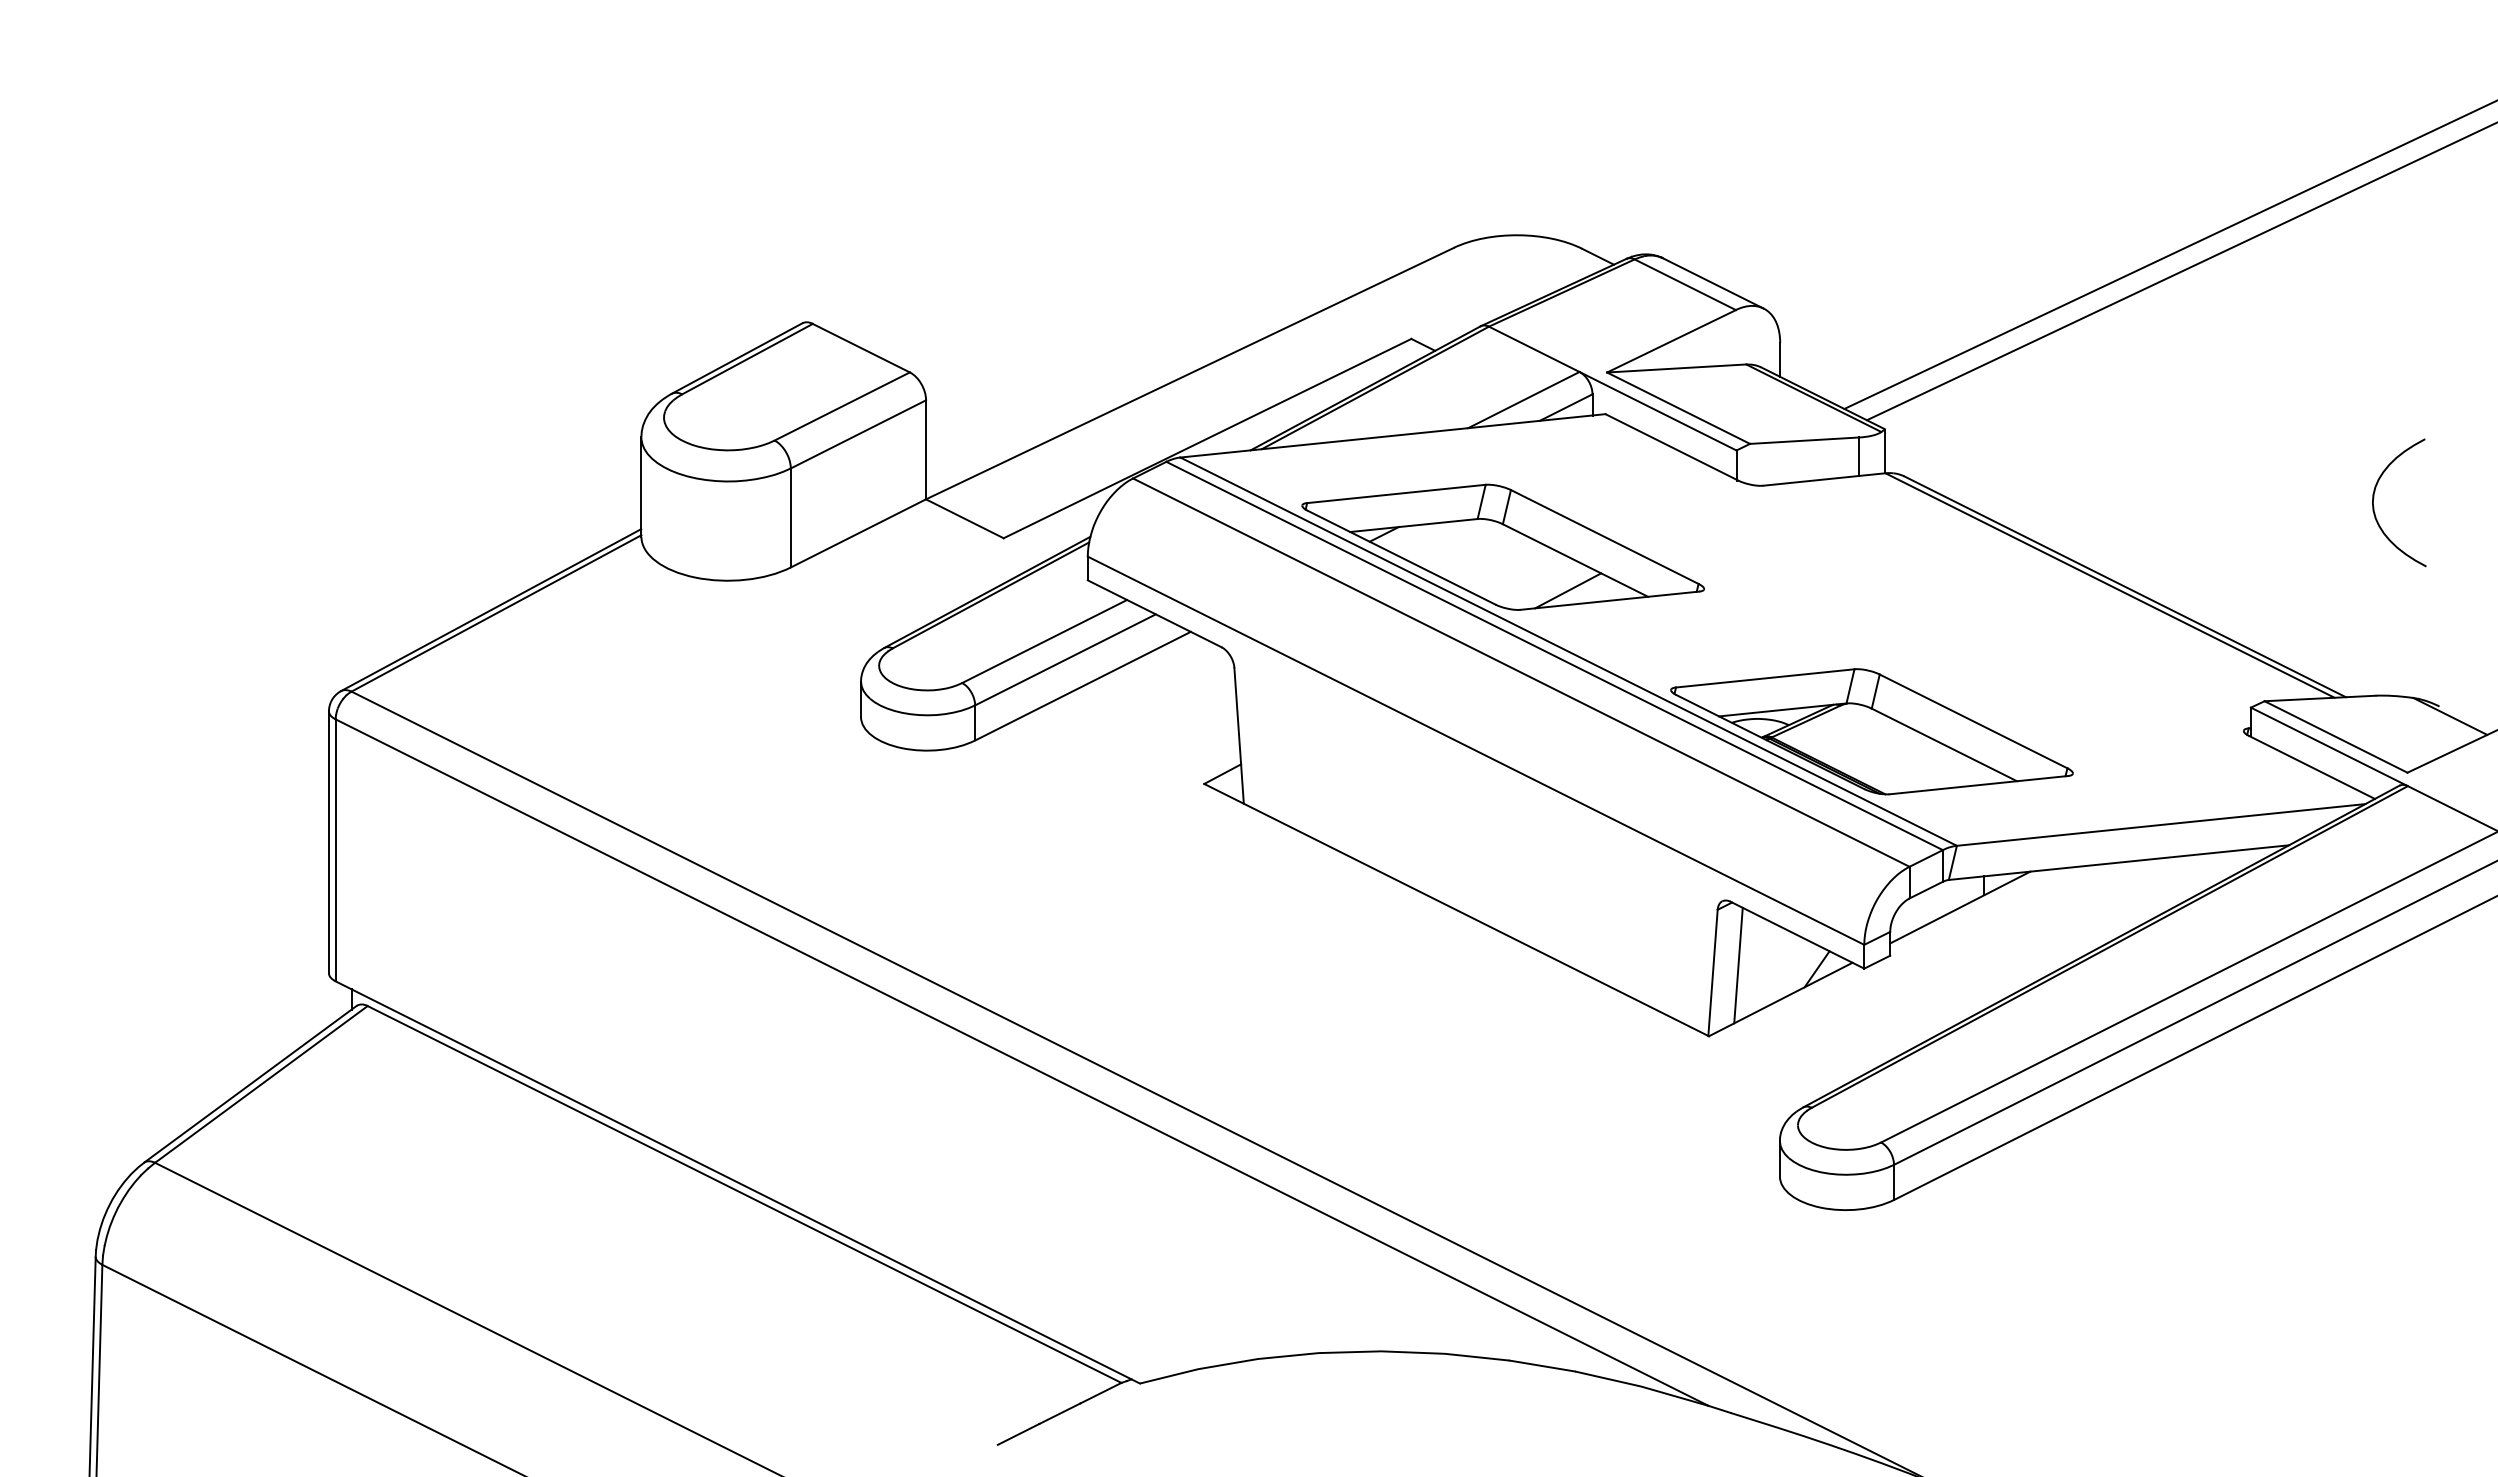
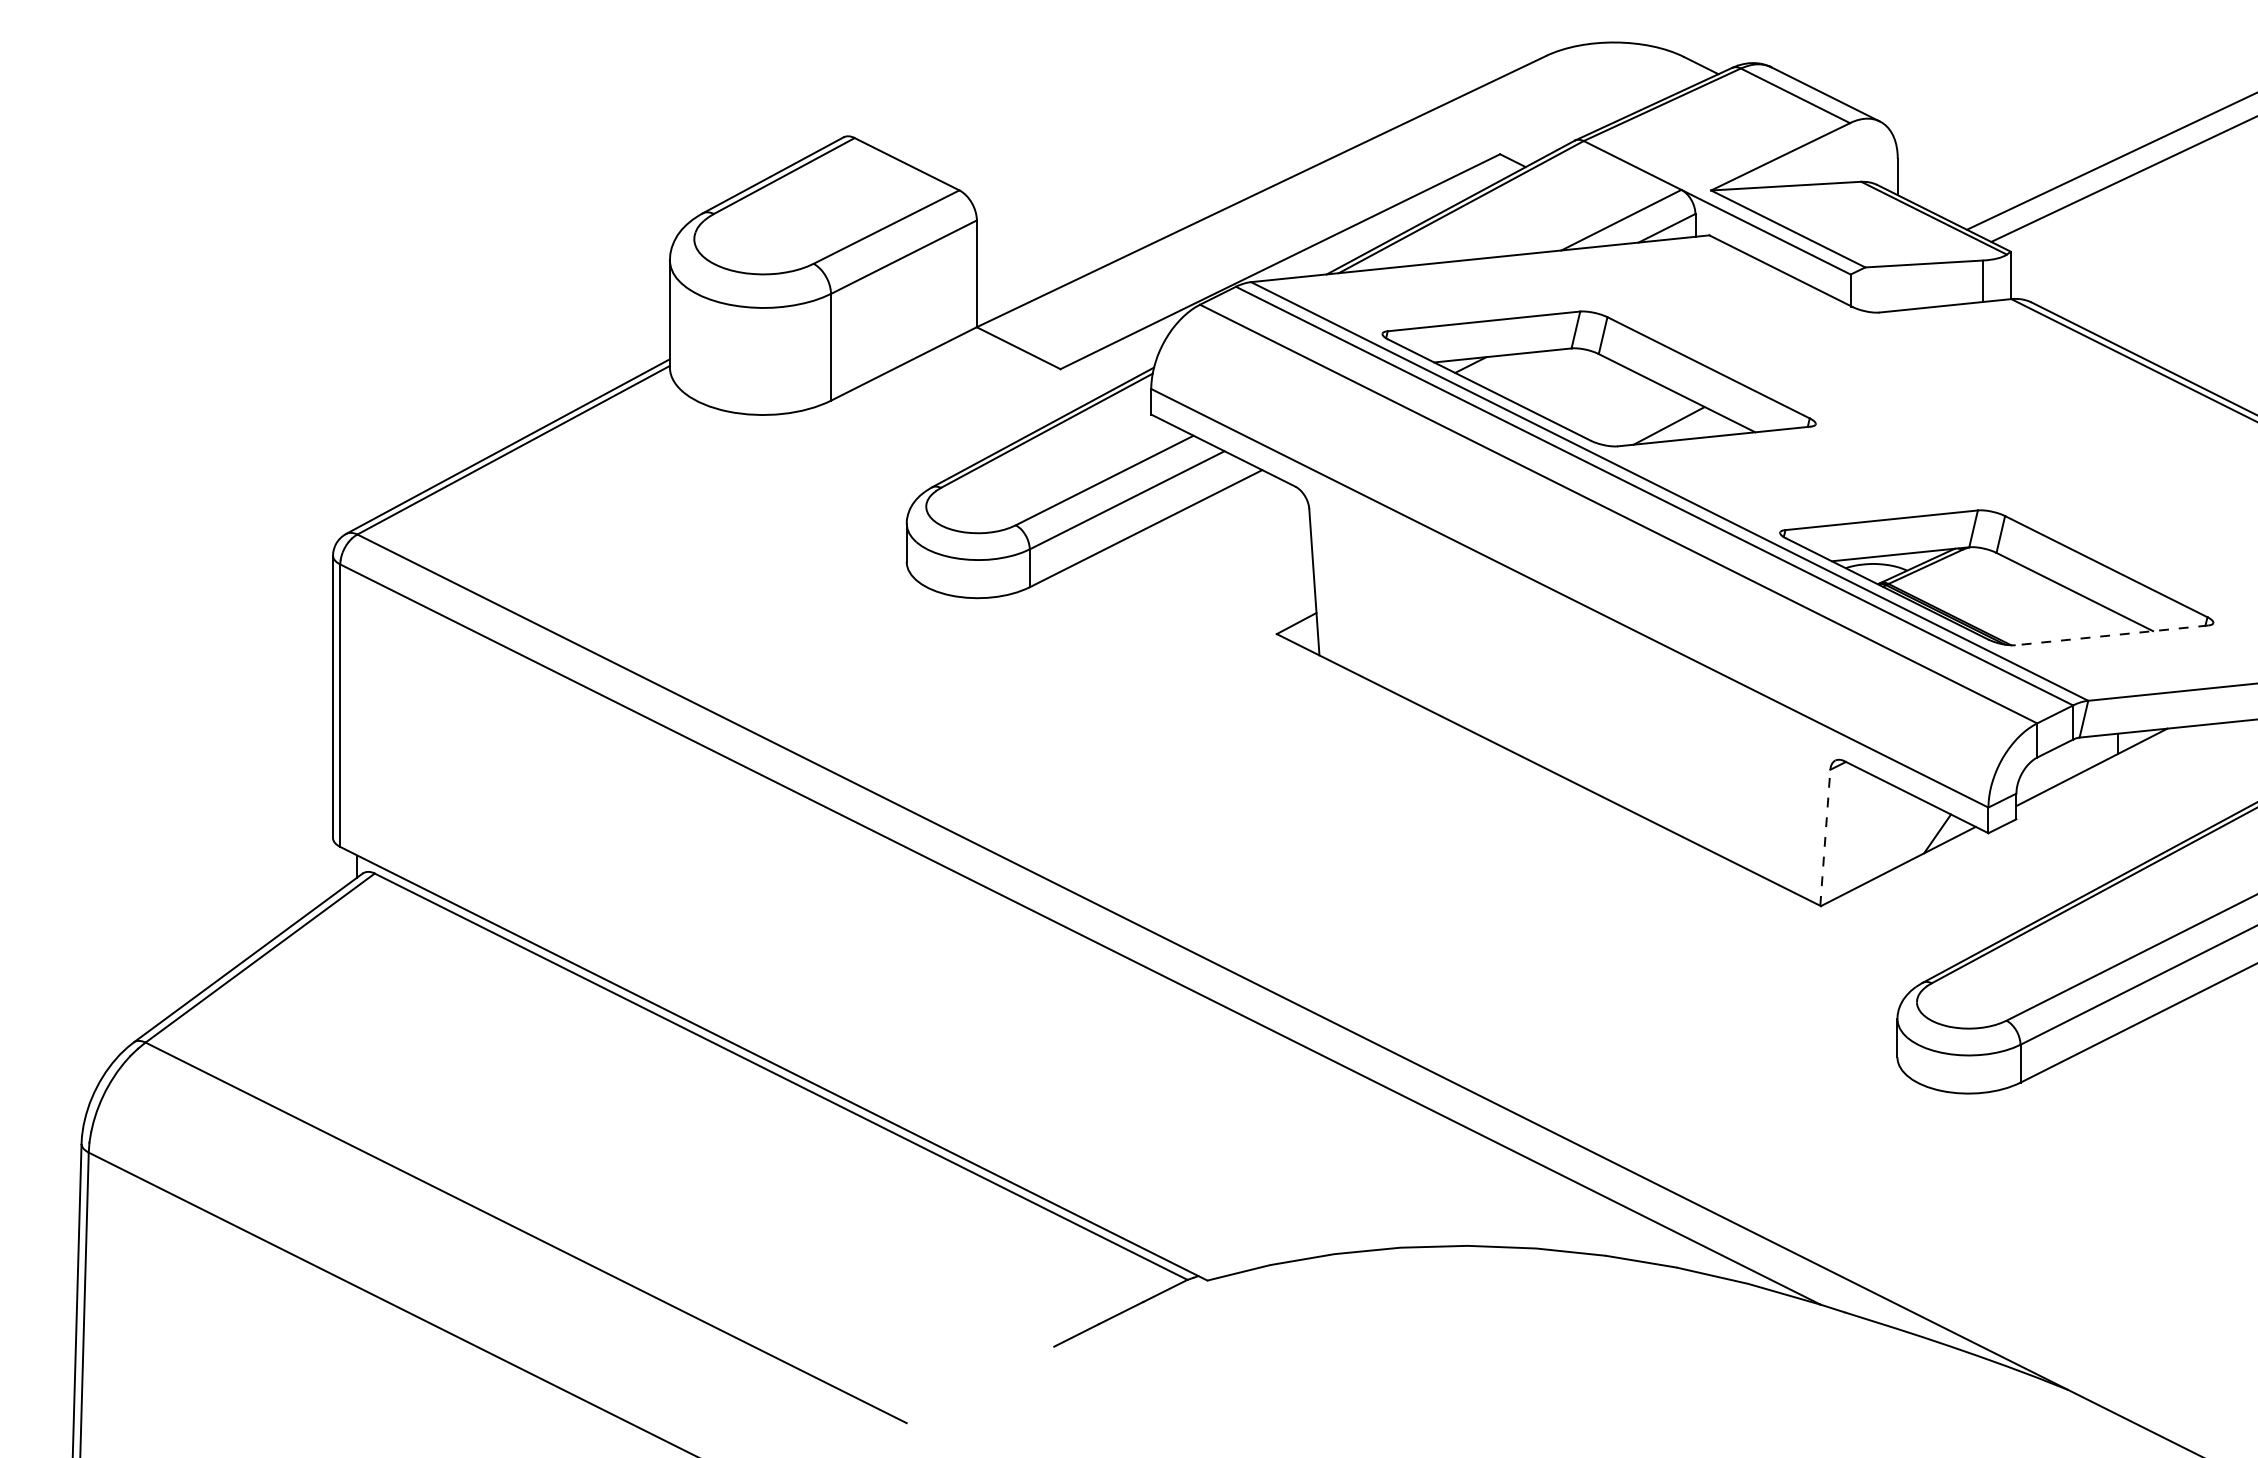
line: (1978, 785) -> (2111, 635), solid -> dashed
line: (1738, 965) -> (1852, 829), removed
line: (1713, 972) -> (1825, 837), solid -> dashed

